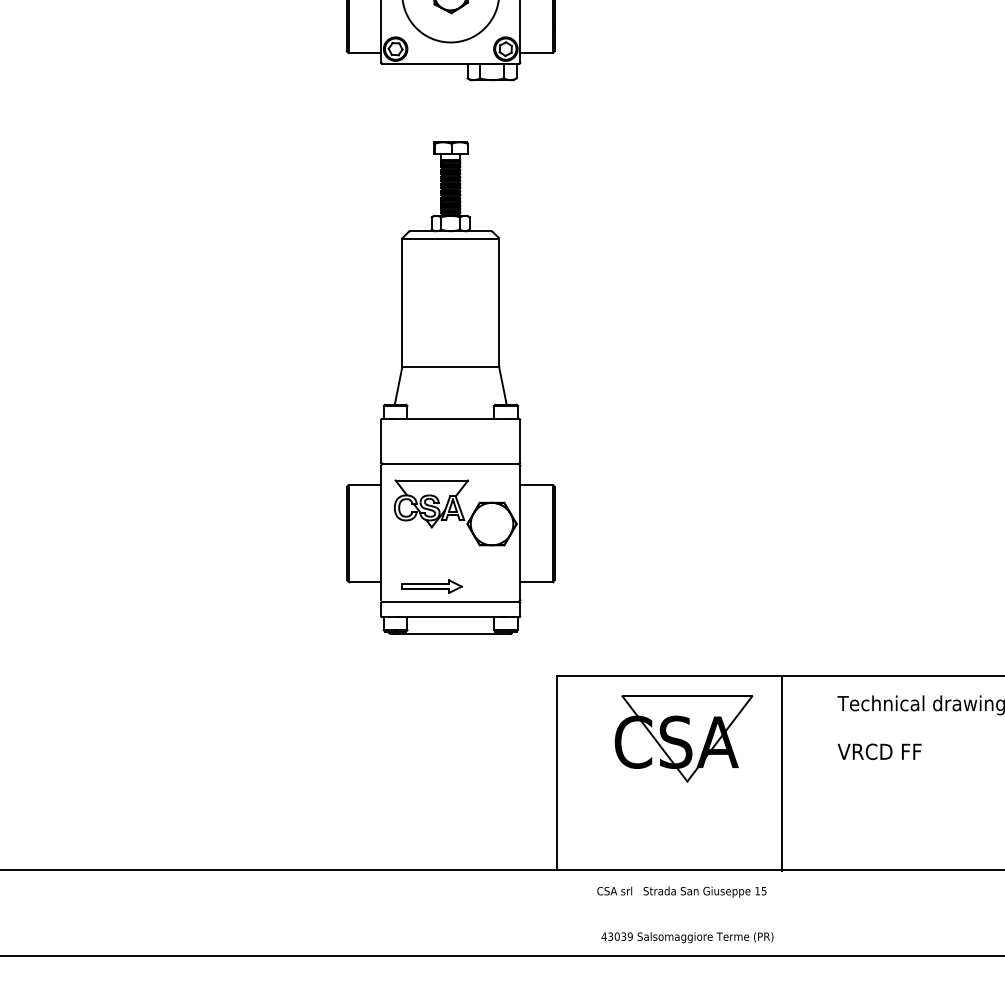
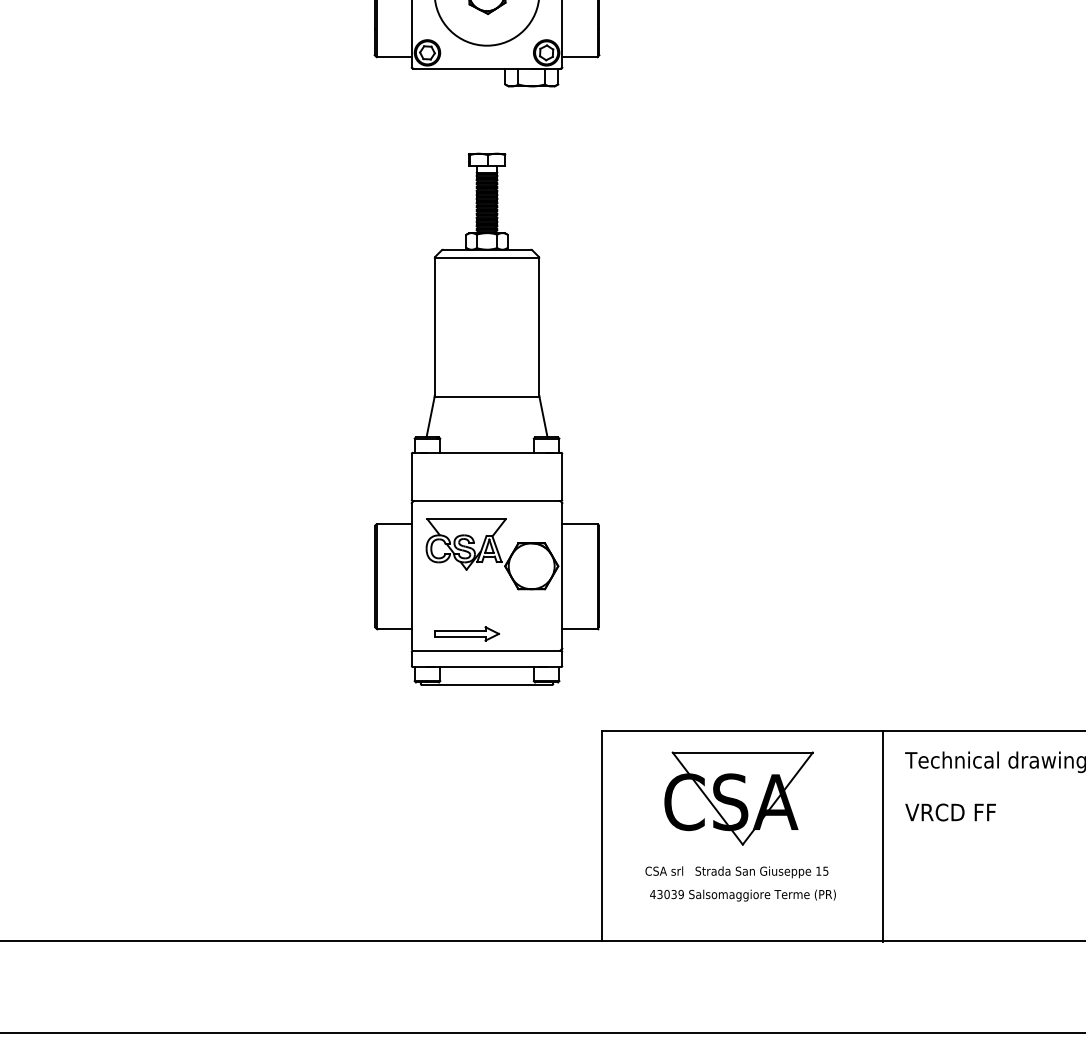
line: (782, 773) -> (883, 835), moved
text: (681, 891) -> (736, 871), moved
text: (687, 937) -> (742, 895), moved

